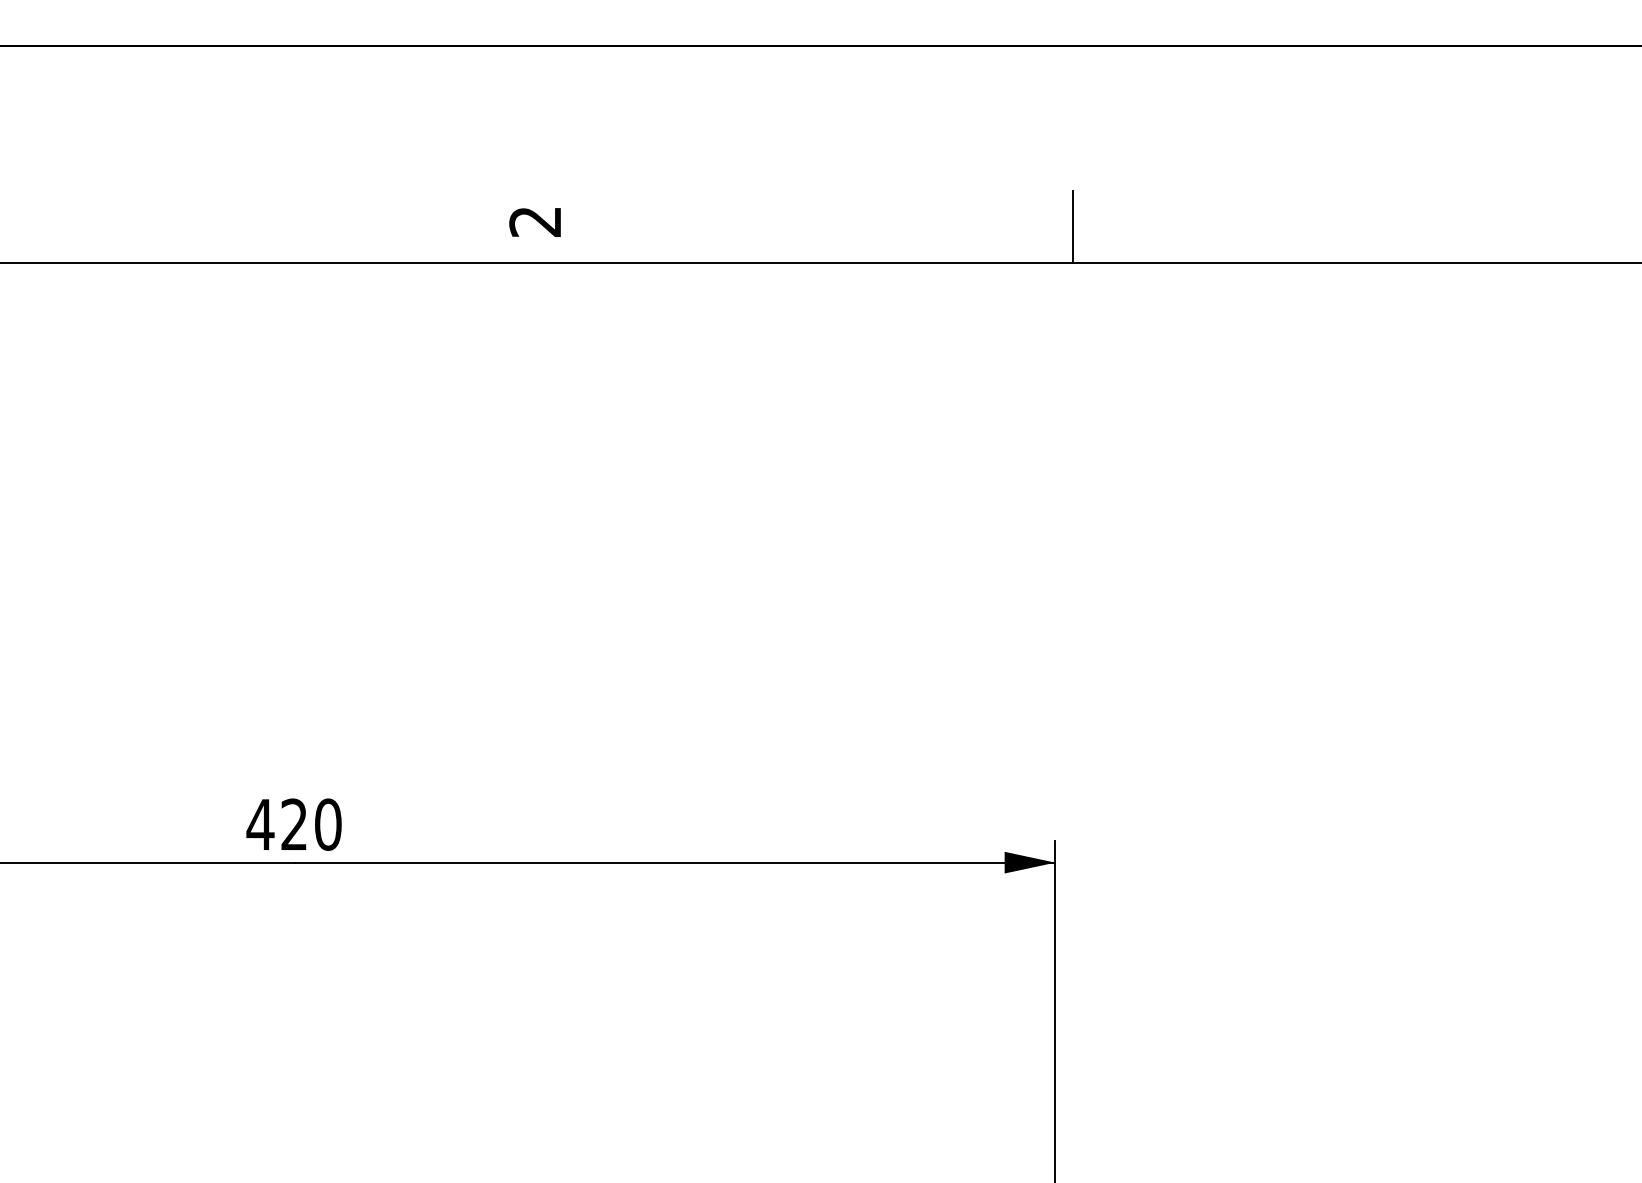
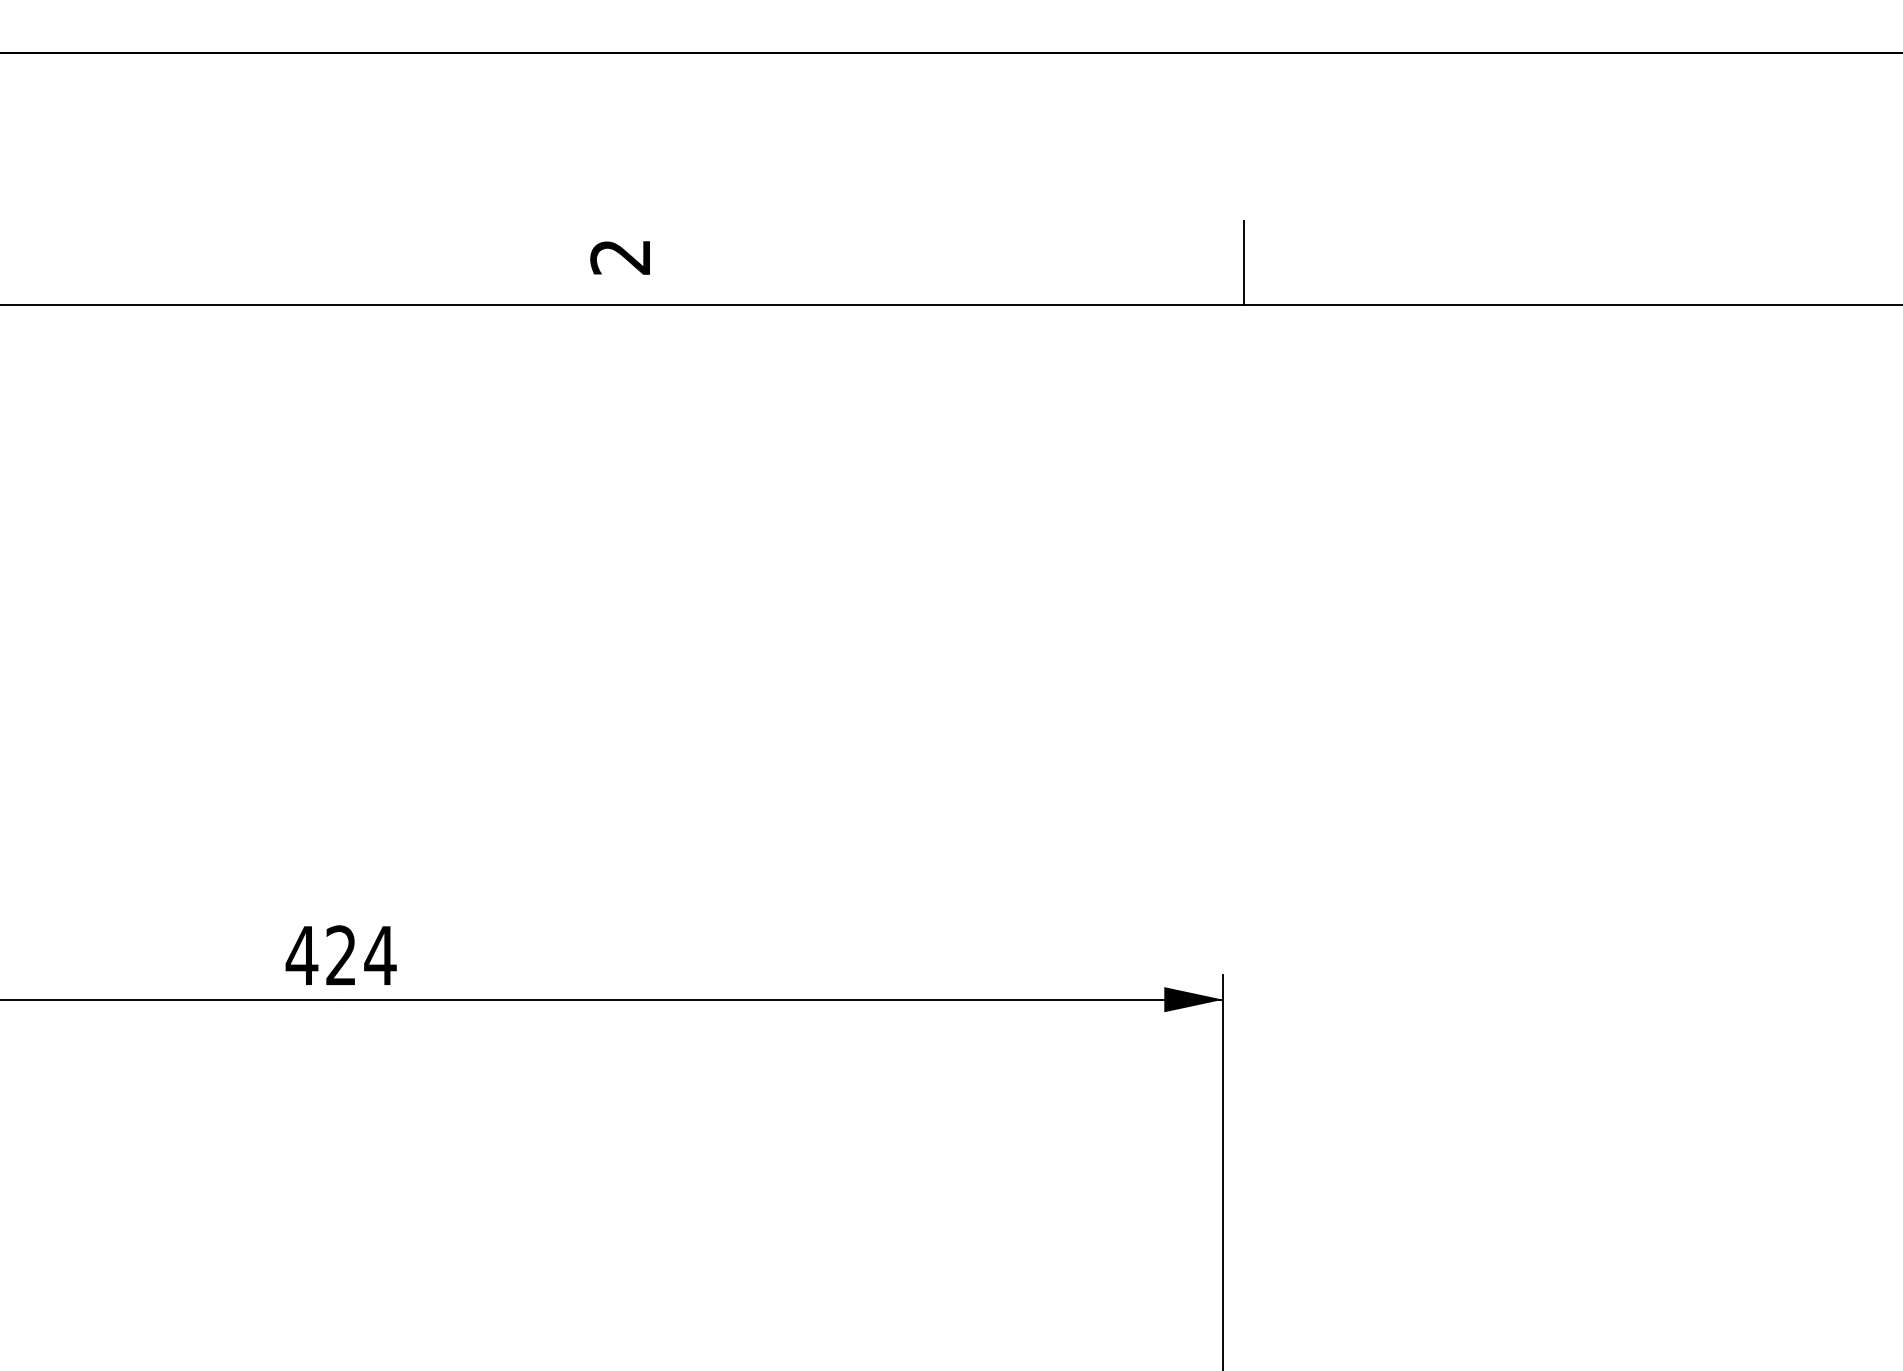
text: (328, 824) -> (380, 955), 420 -> 424

